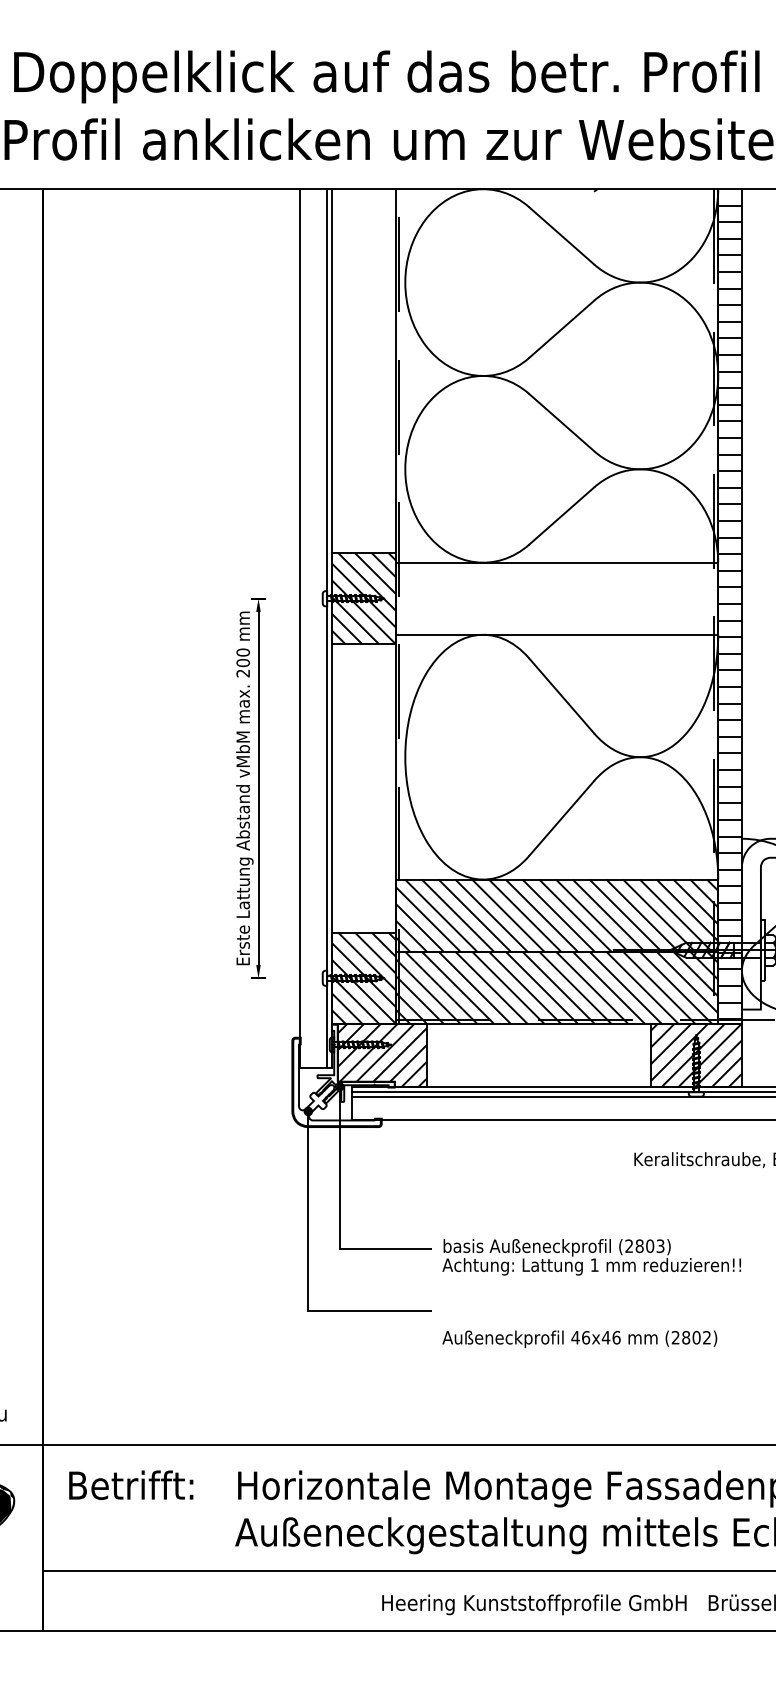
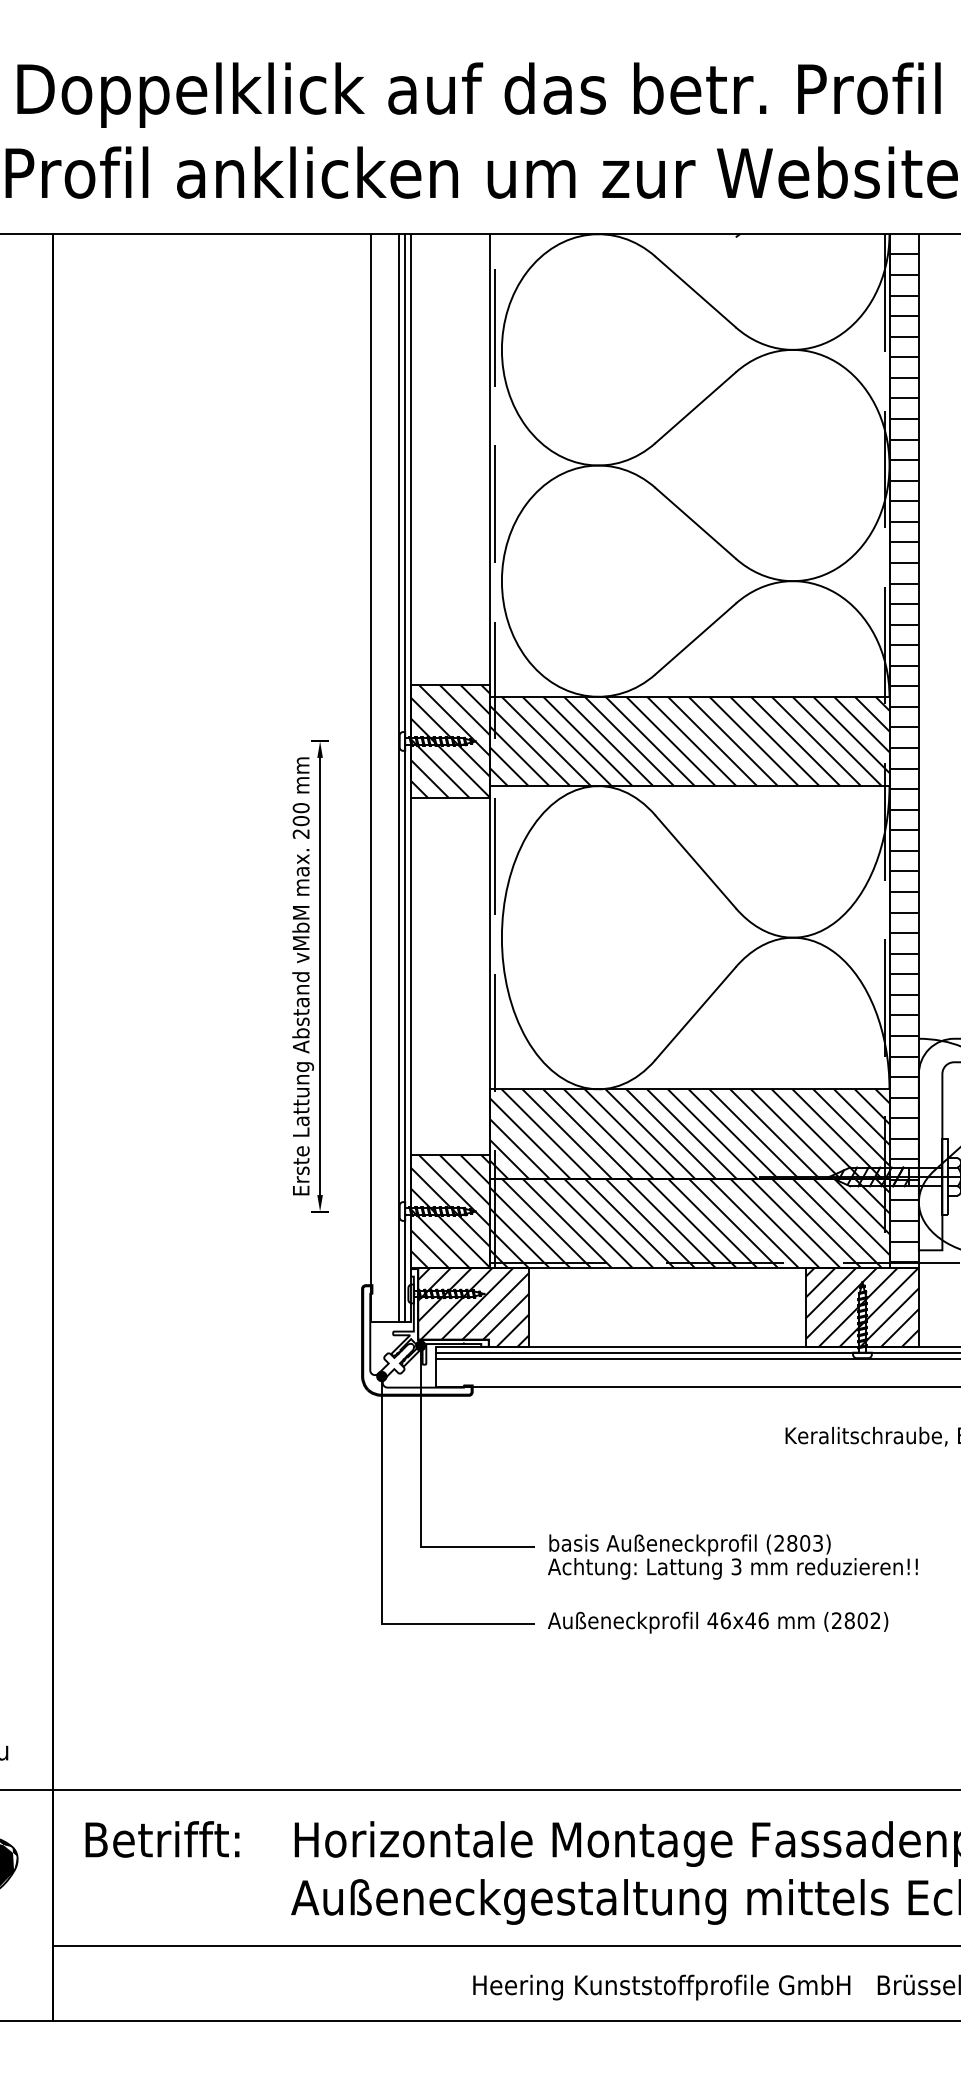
hatch: (556, 598) -> (689, 741), added
line: (322, 628) -> (399, 778), added
text: (594, 1264) -> (736, 1566), 1 -> 3
text: (580, 1339) -> (718, 1622), moved

